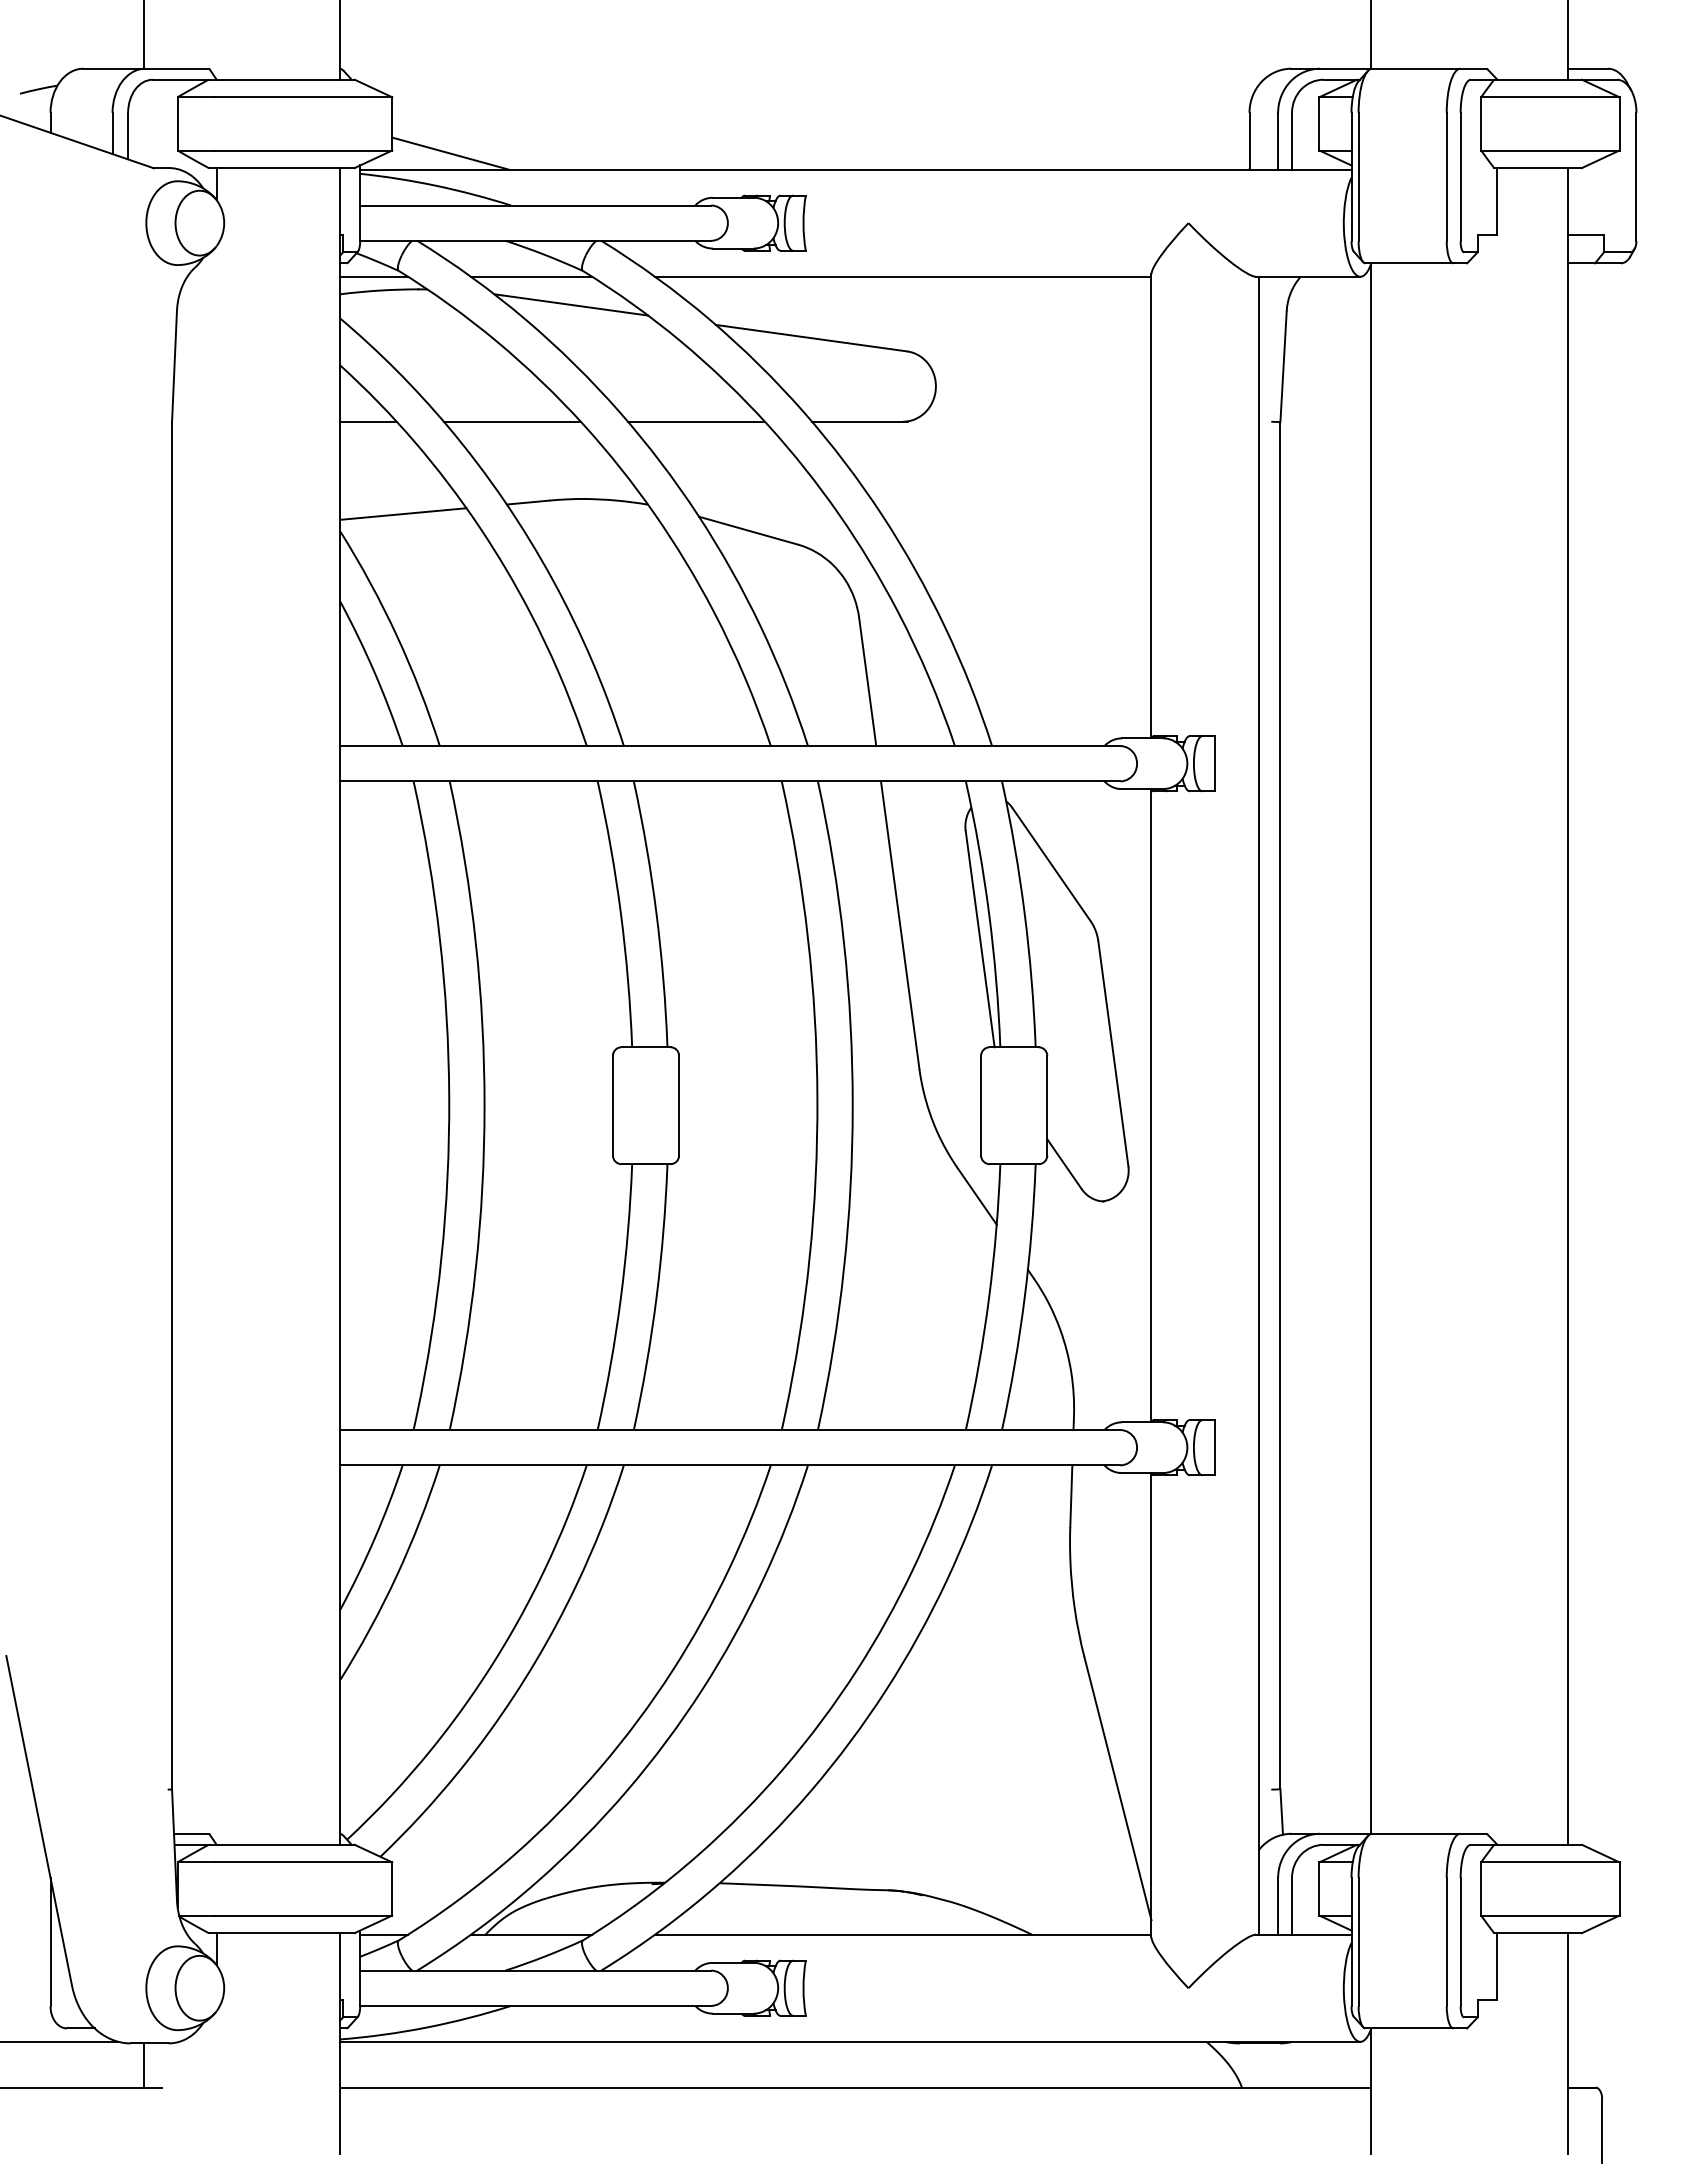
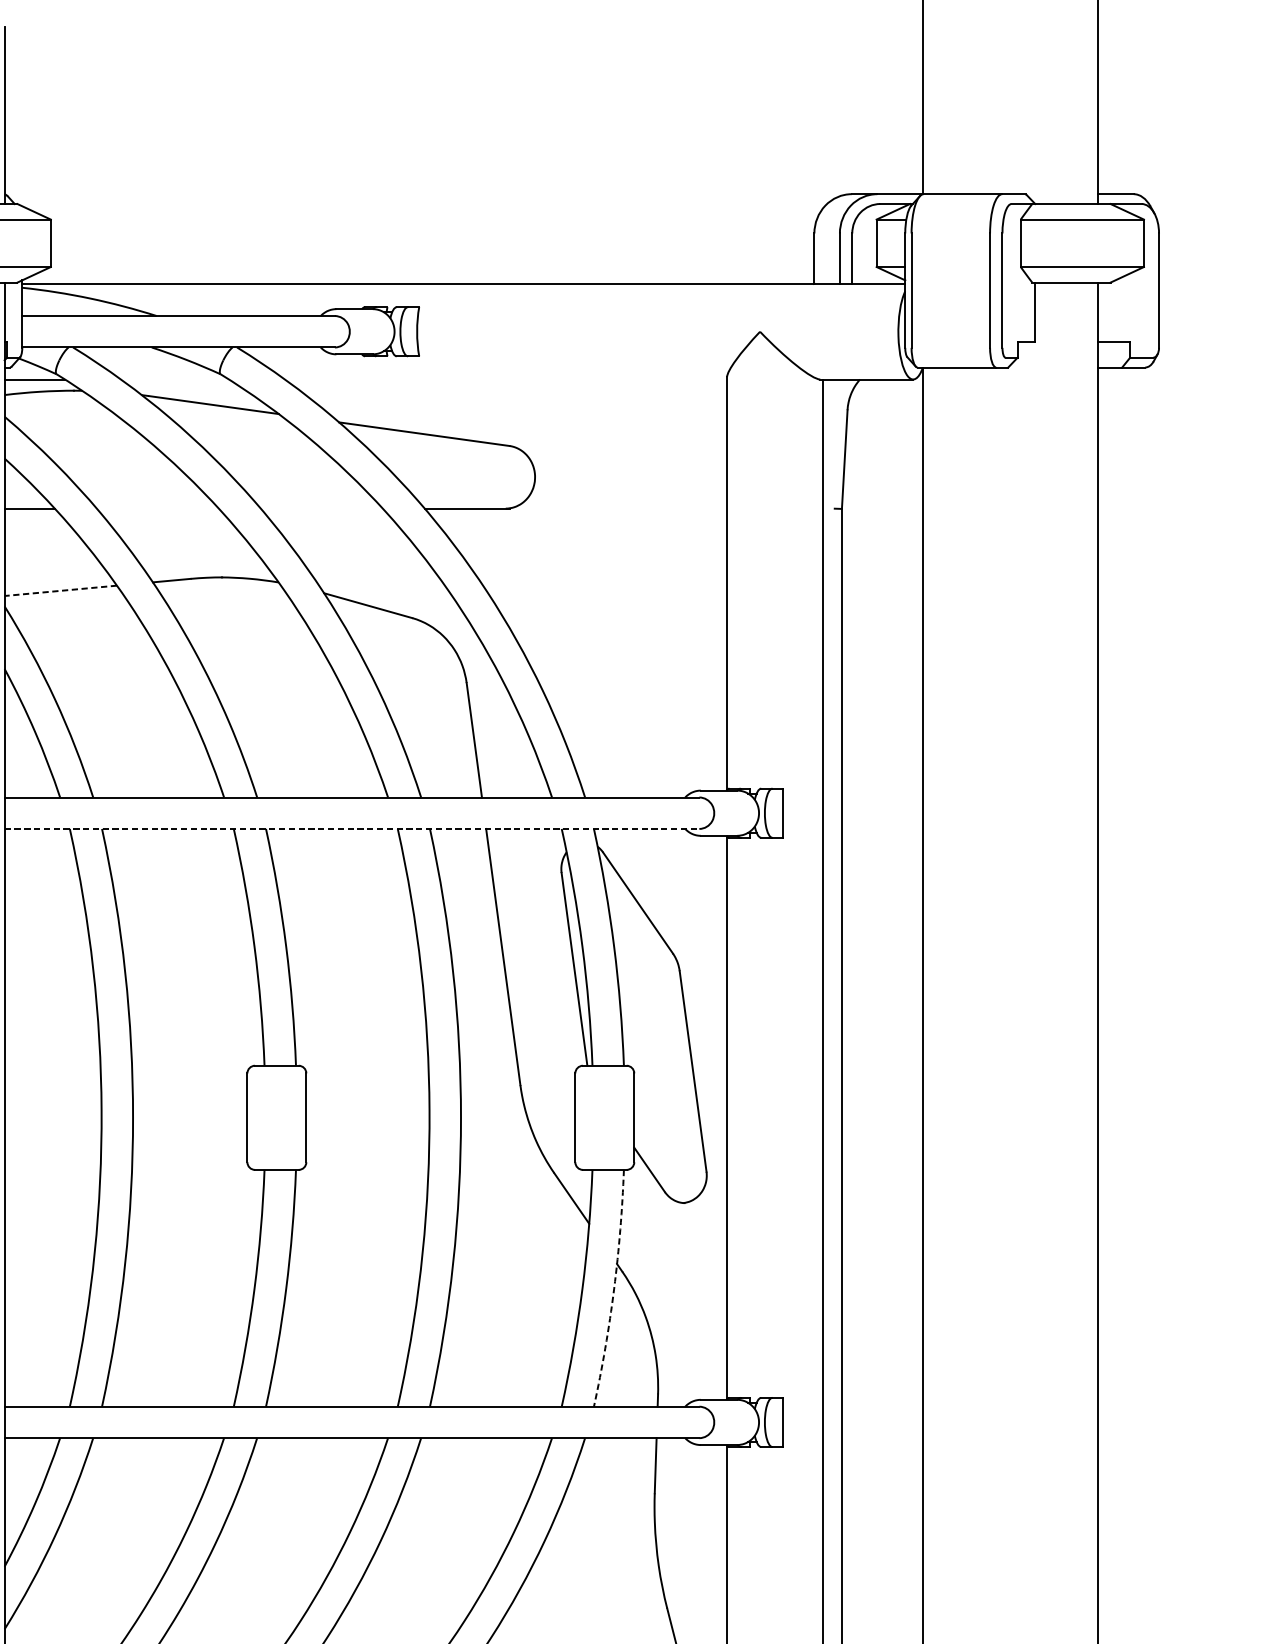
line: (450, 153) -> (102, 269), removed
line: (531, 276) -> (174, 379), removed
line: (903, 276) -> (506, 379), removed
line: (511, 421) -> (157, 508), removed
line: (695, 421) -> (320, 508), removed
line: (402, 514) -> (59, 591), solid -> dashed
line: (730, 781) -> (352, 829), solid -> dashed
line: (1024, 1297) -> (613, 1288), solid -> dashed

